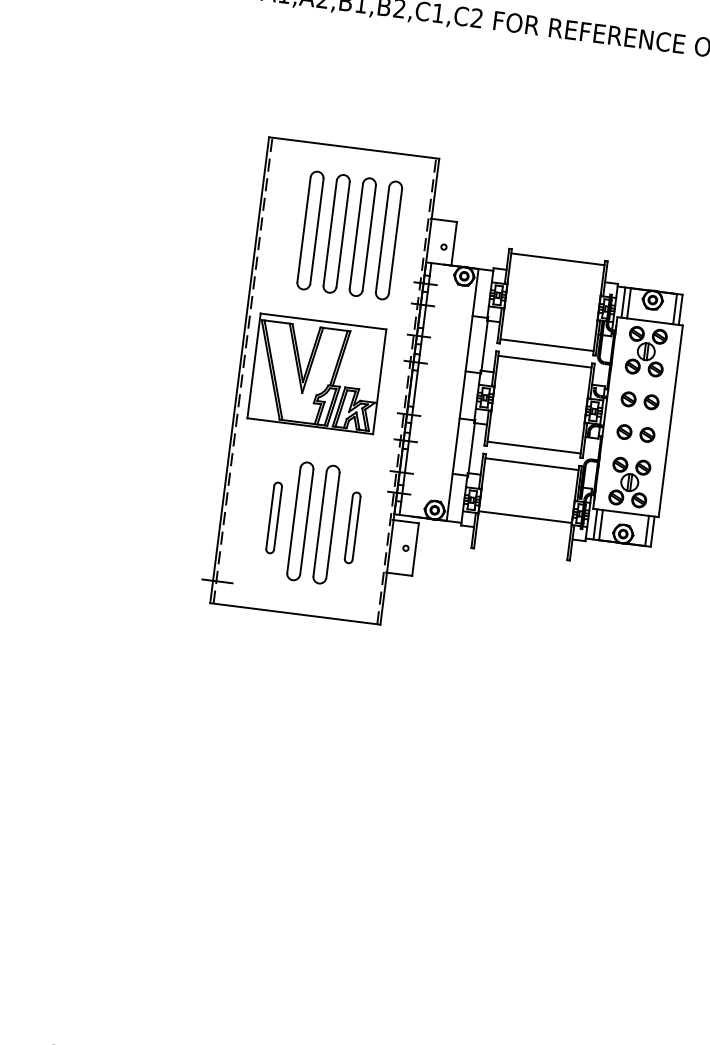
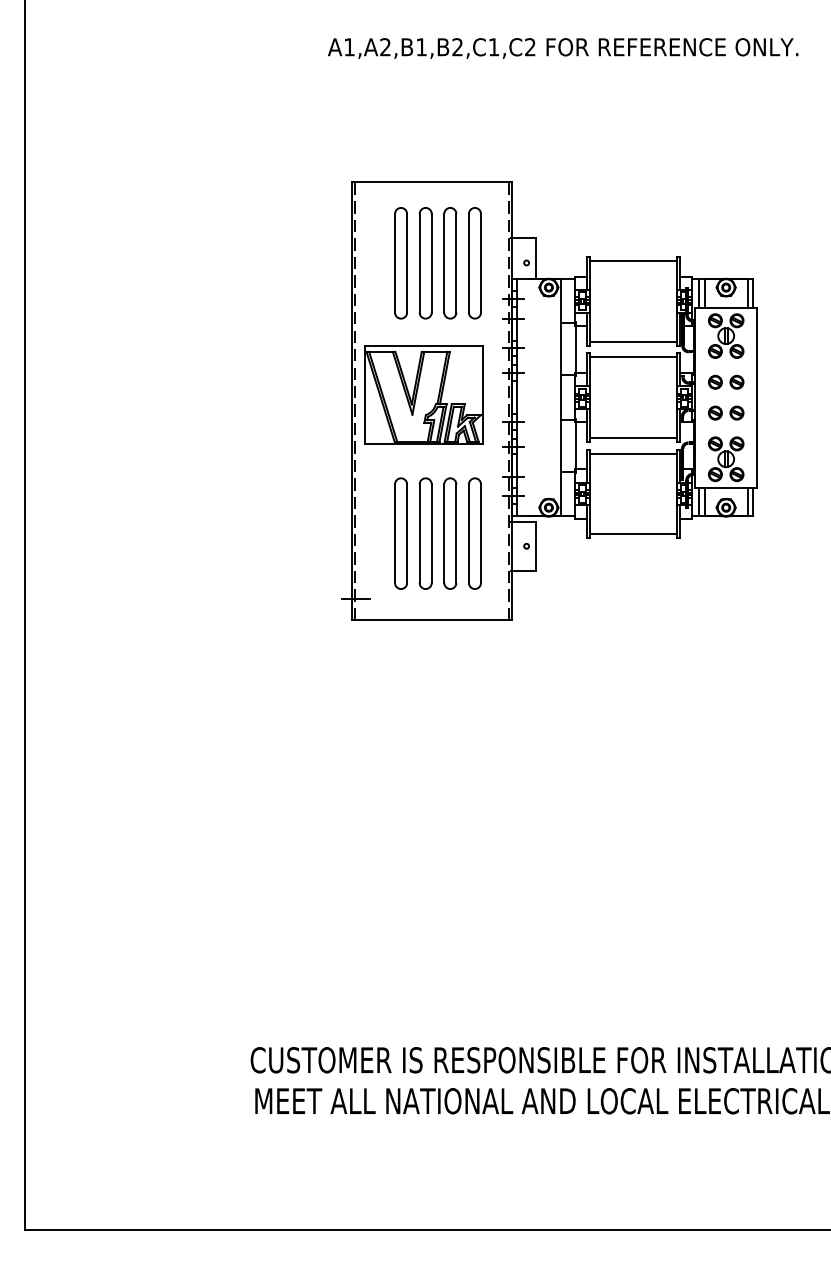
part: (273, 517) -> (400, 533), size x1.67
line: (525, 517) -> (633, 534), moved
part: (352, 527) -> (474, 533), size x1.67

